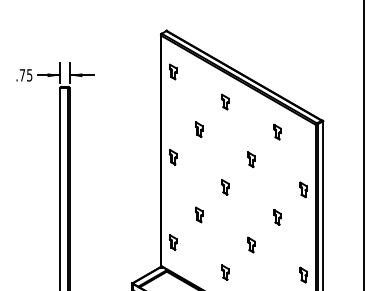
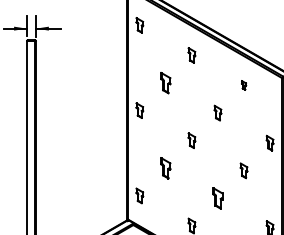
part: (199, 129) -> (166, 82), size x1.4
part: (277, 131) -> (244, 84), size x0.6
part: (199, 214) -> (166, 167), size x1.4
part: (251, 244) -> (218, 197), size x1.4

